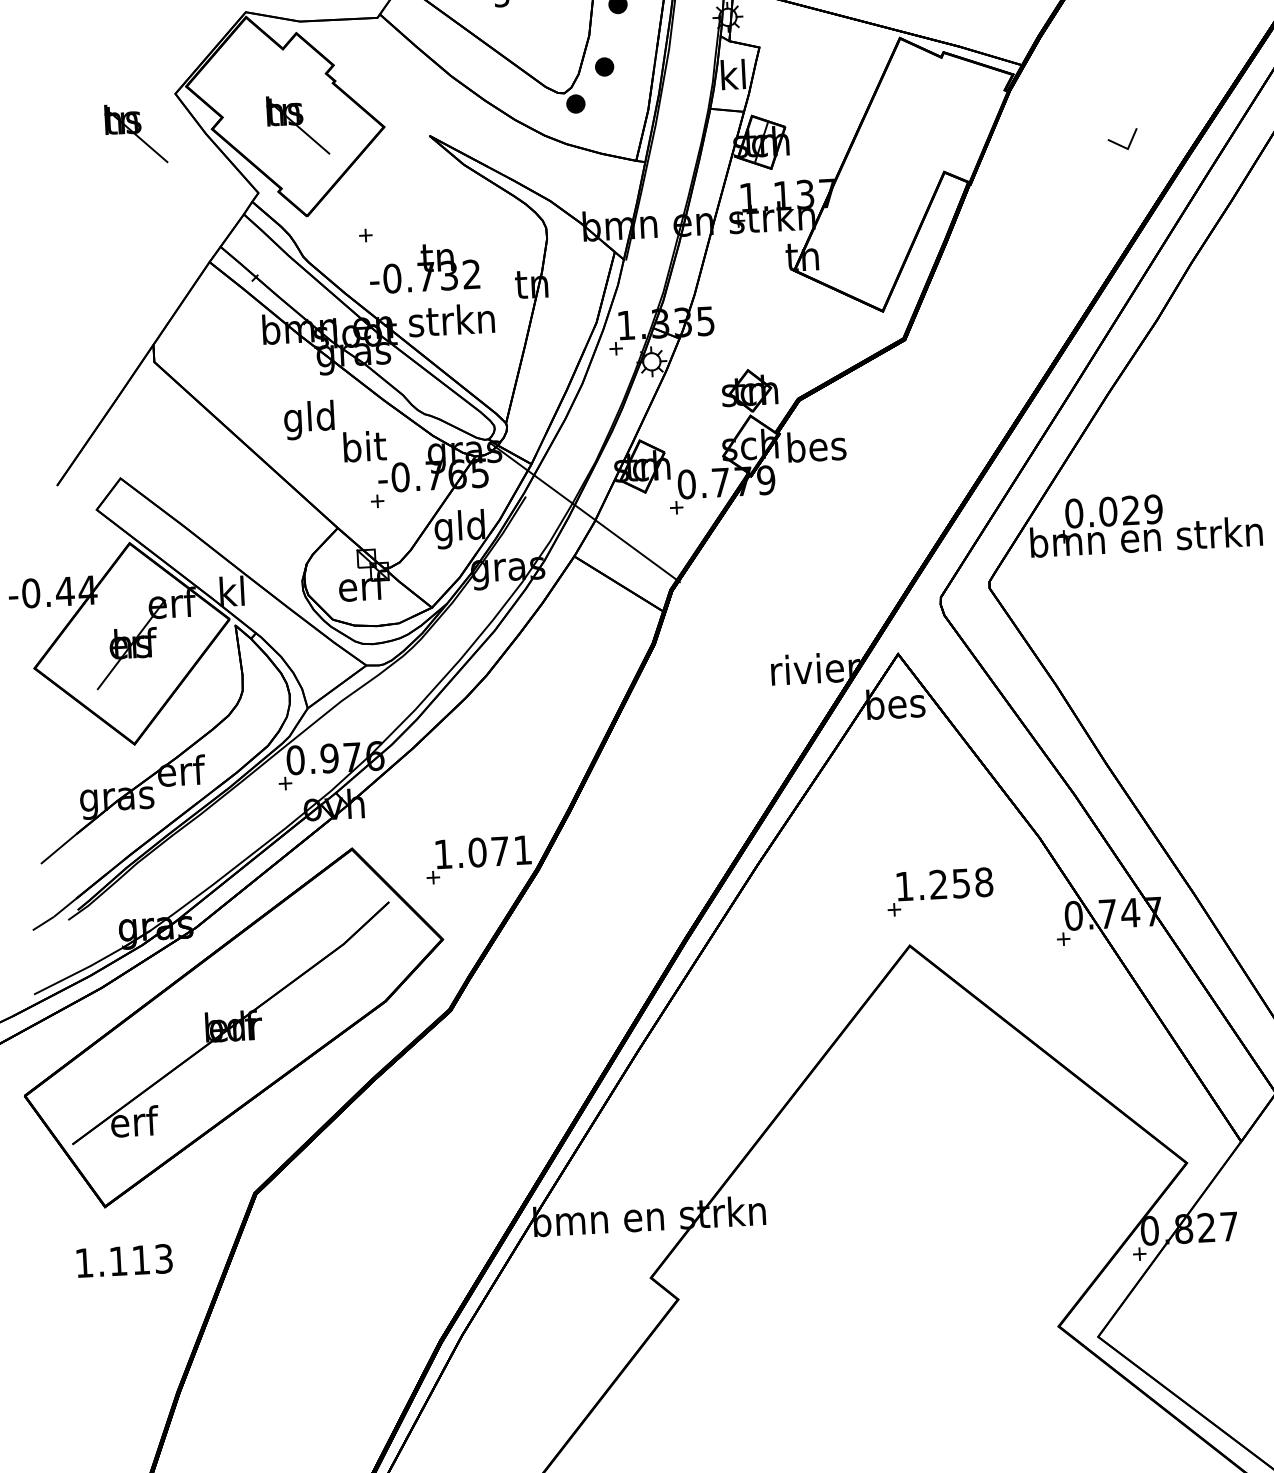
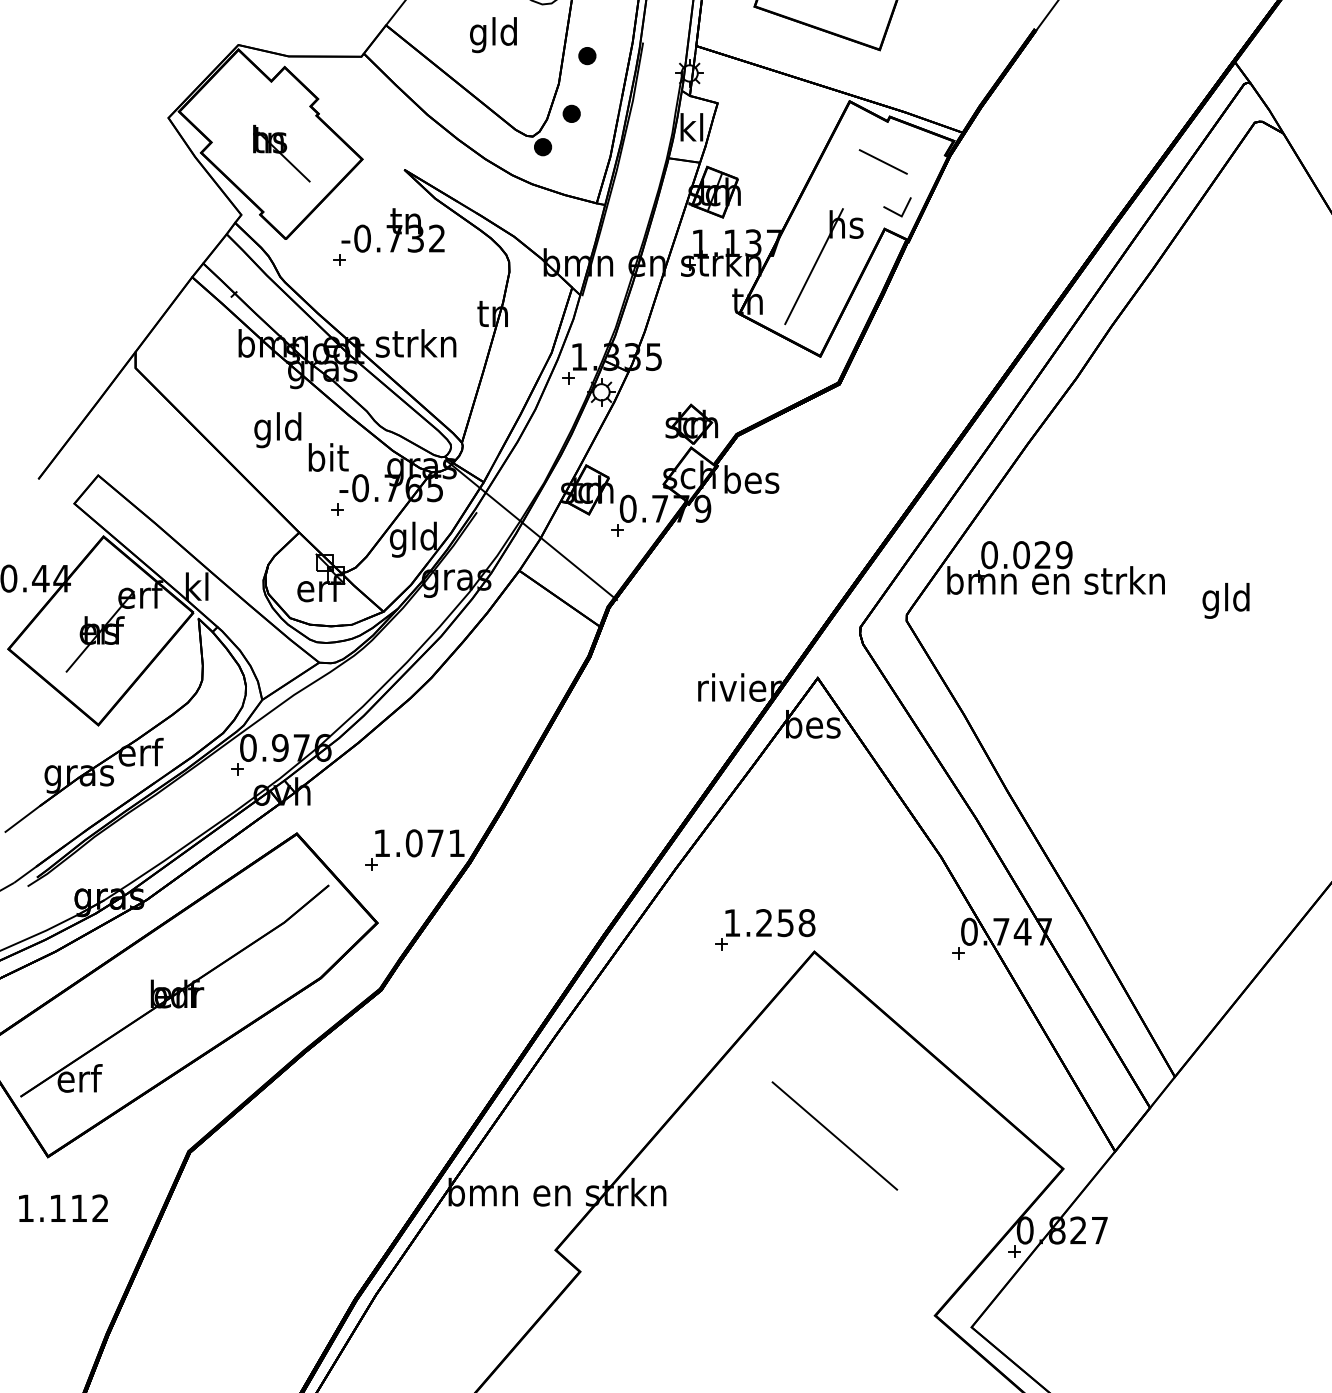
line: (938, 100) -> (882, 161), added
part: (135, 133) -> (129, 153), removed
line: (1119, 144) -> (894, 211), moved
part: (874, 211) -> (817, 262), added
text: (423, 268) -> (392, 230), moved
part: (940, 891) -> (765, 929), moved
line: (941, 1140) -> (834, 1135), added
text: (163, 1258) -> (100, 1208), 1.113 -> 1.112

